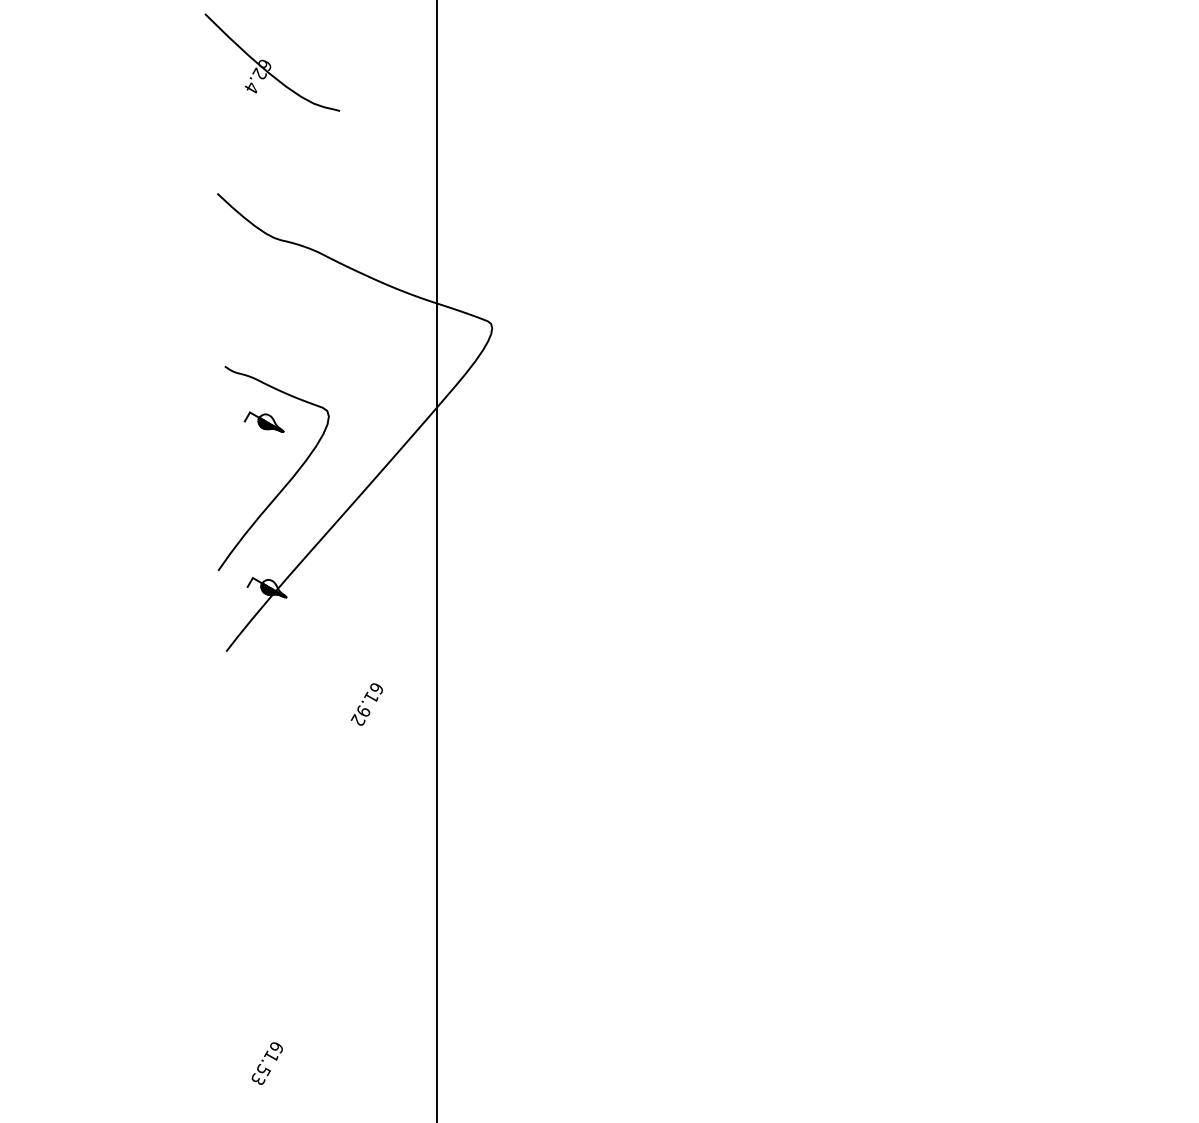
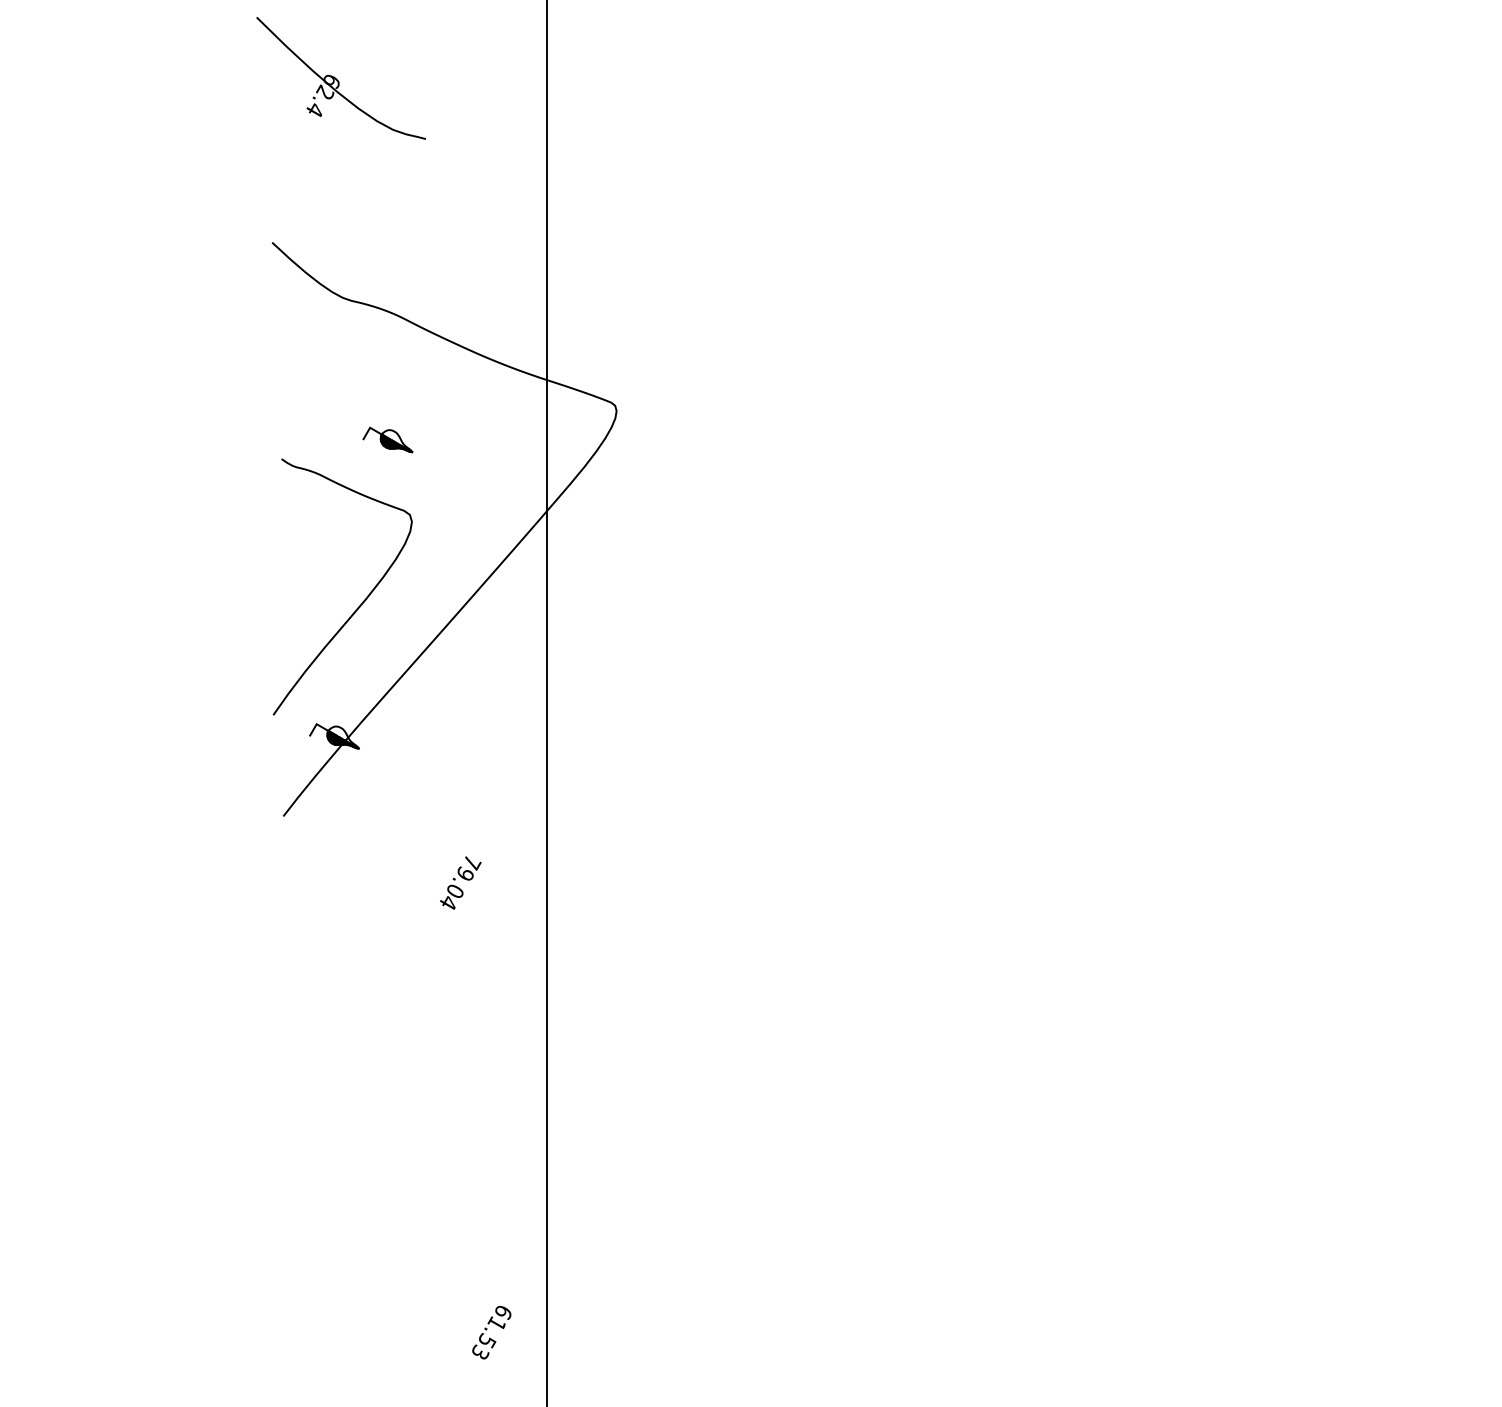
part: (263, 421) -> (387, 439), moved
text: (367, 704) -> (460, 882), 61.92 -> 79.04
text: (267, 1063) -> (491, 1332), moved

